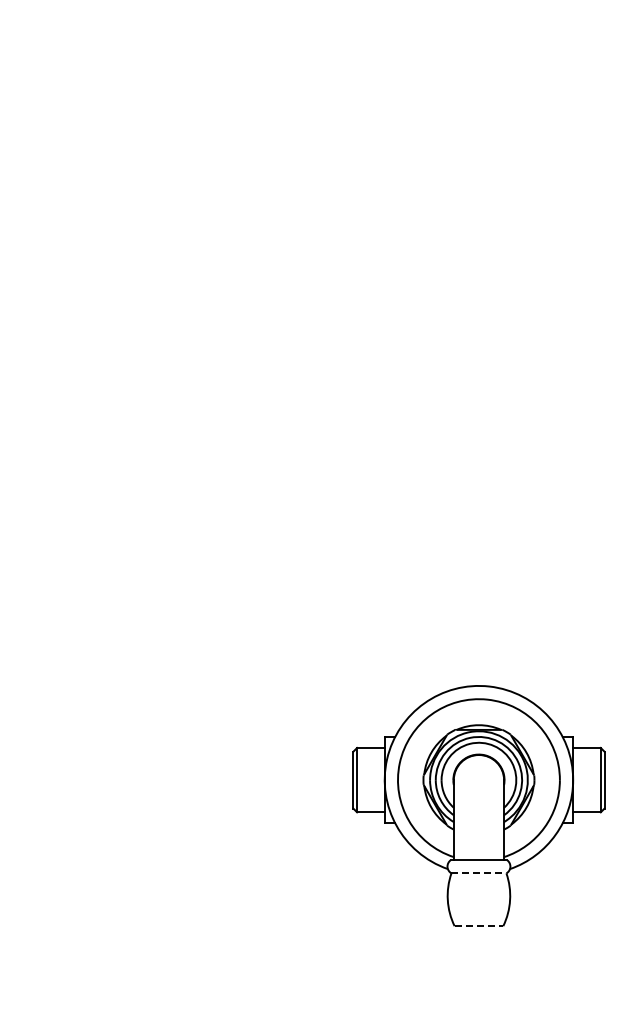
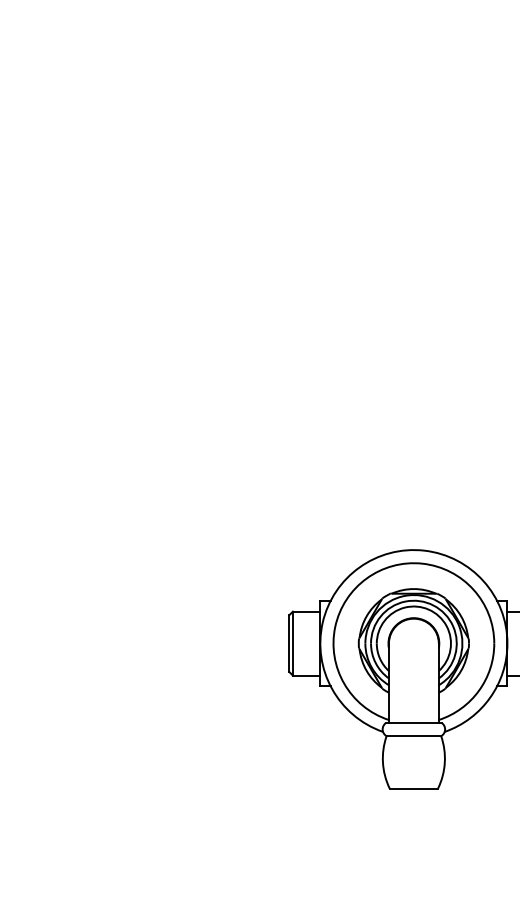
line: (479, 873) -> (414, 736), dashed -> solid
line: (479, 926) -> (414, 788), dashed -> solid

